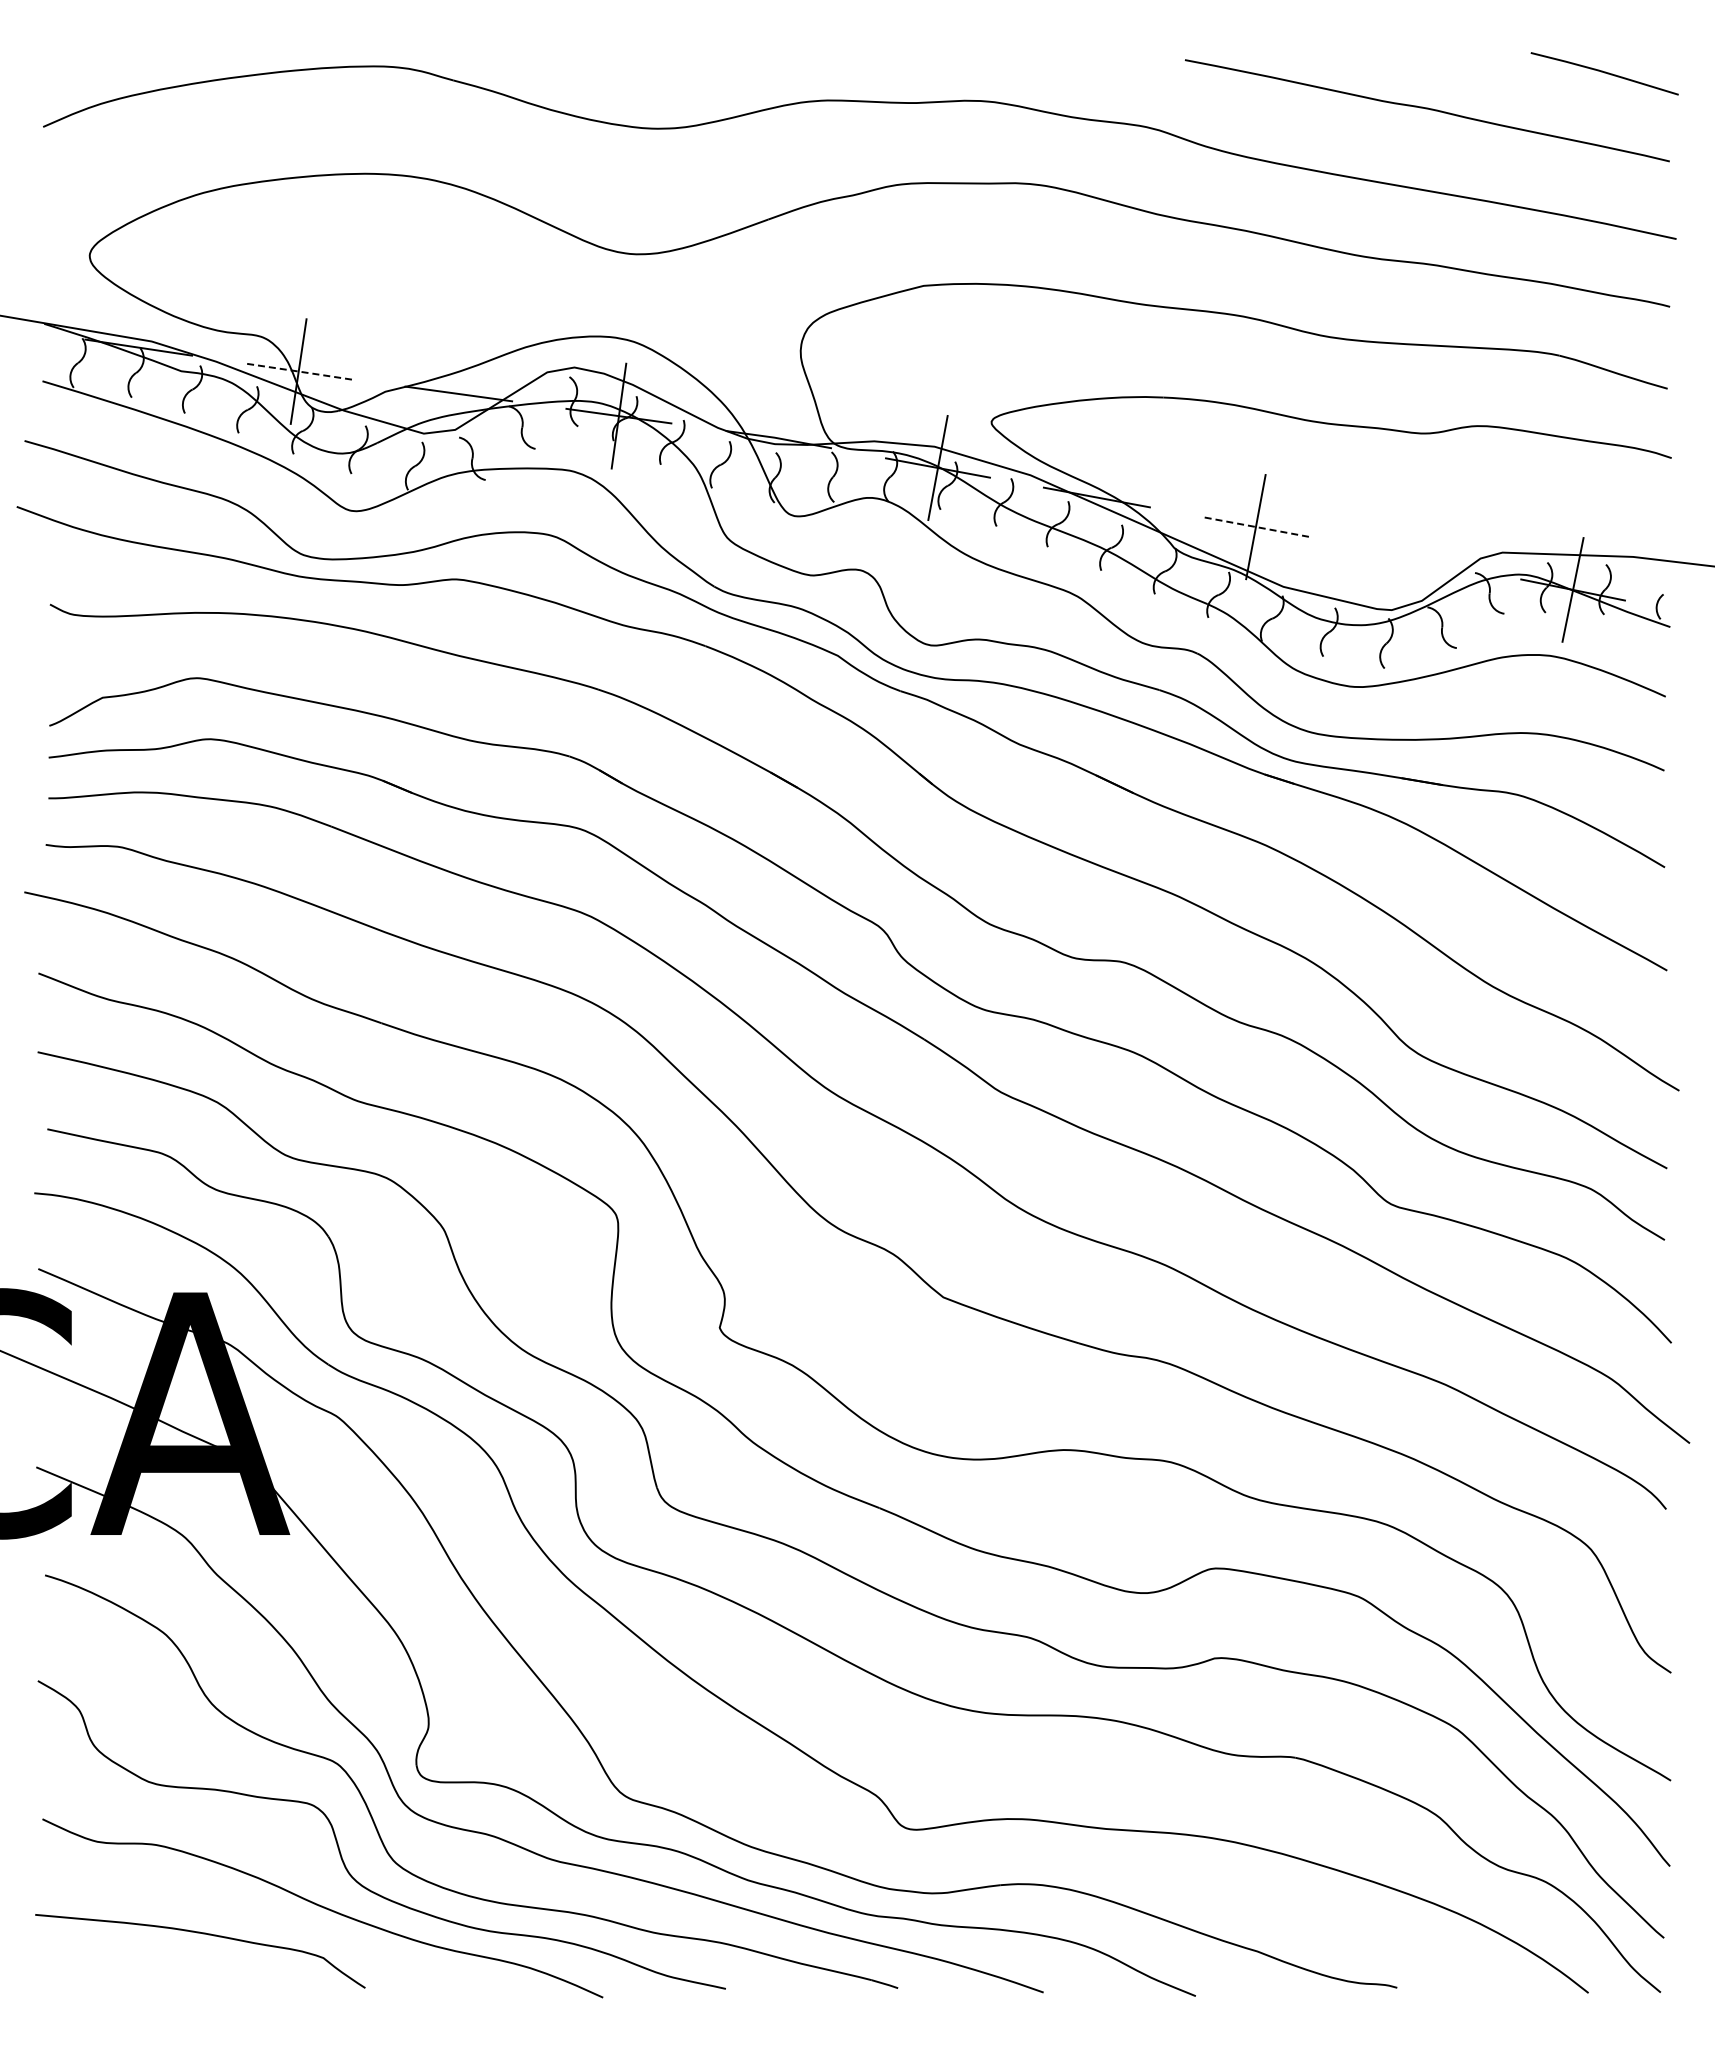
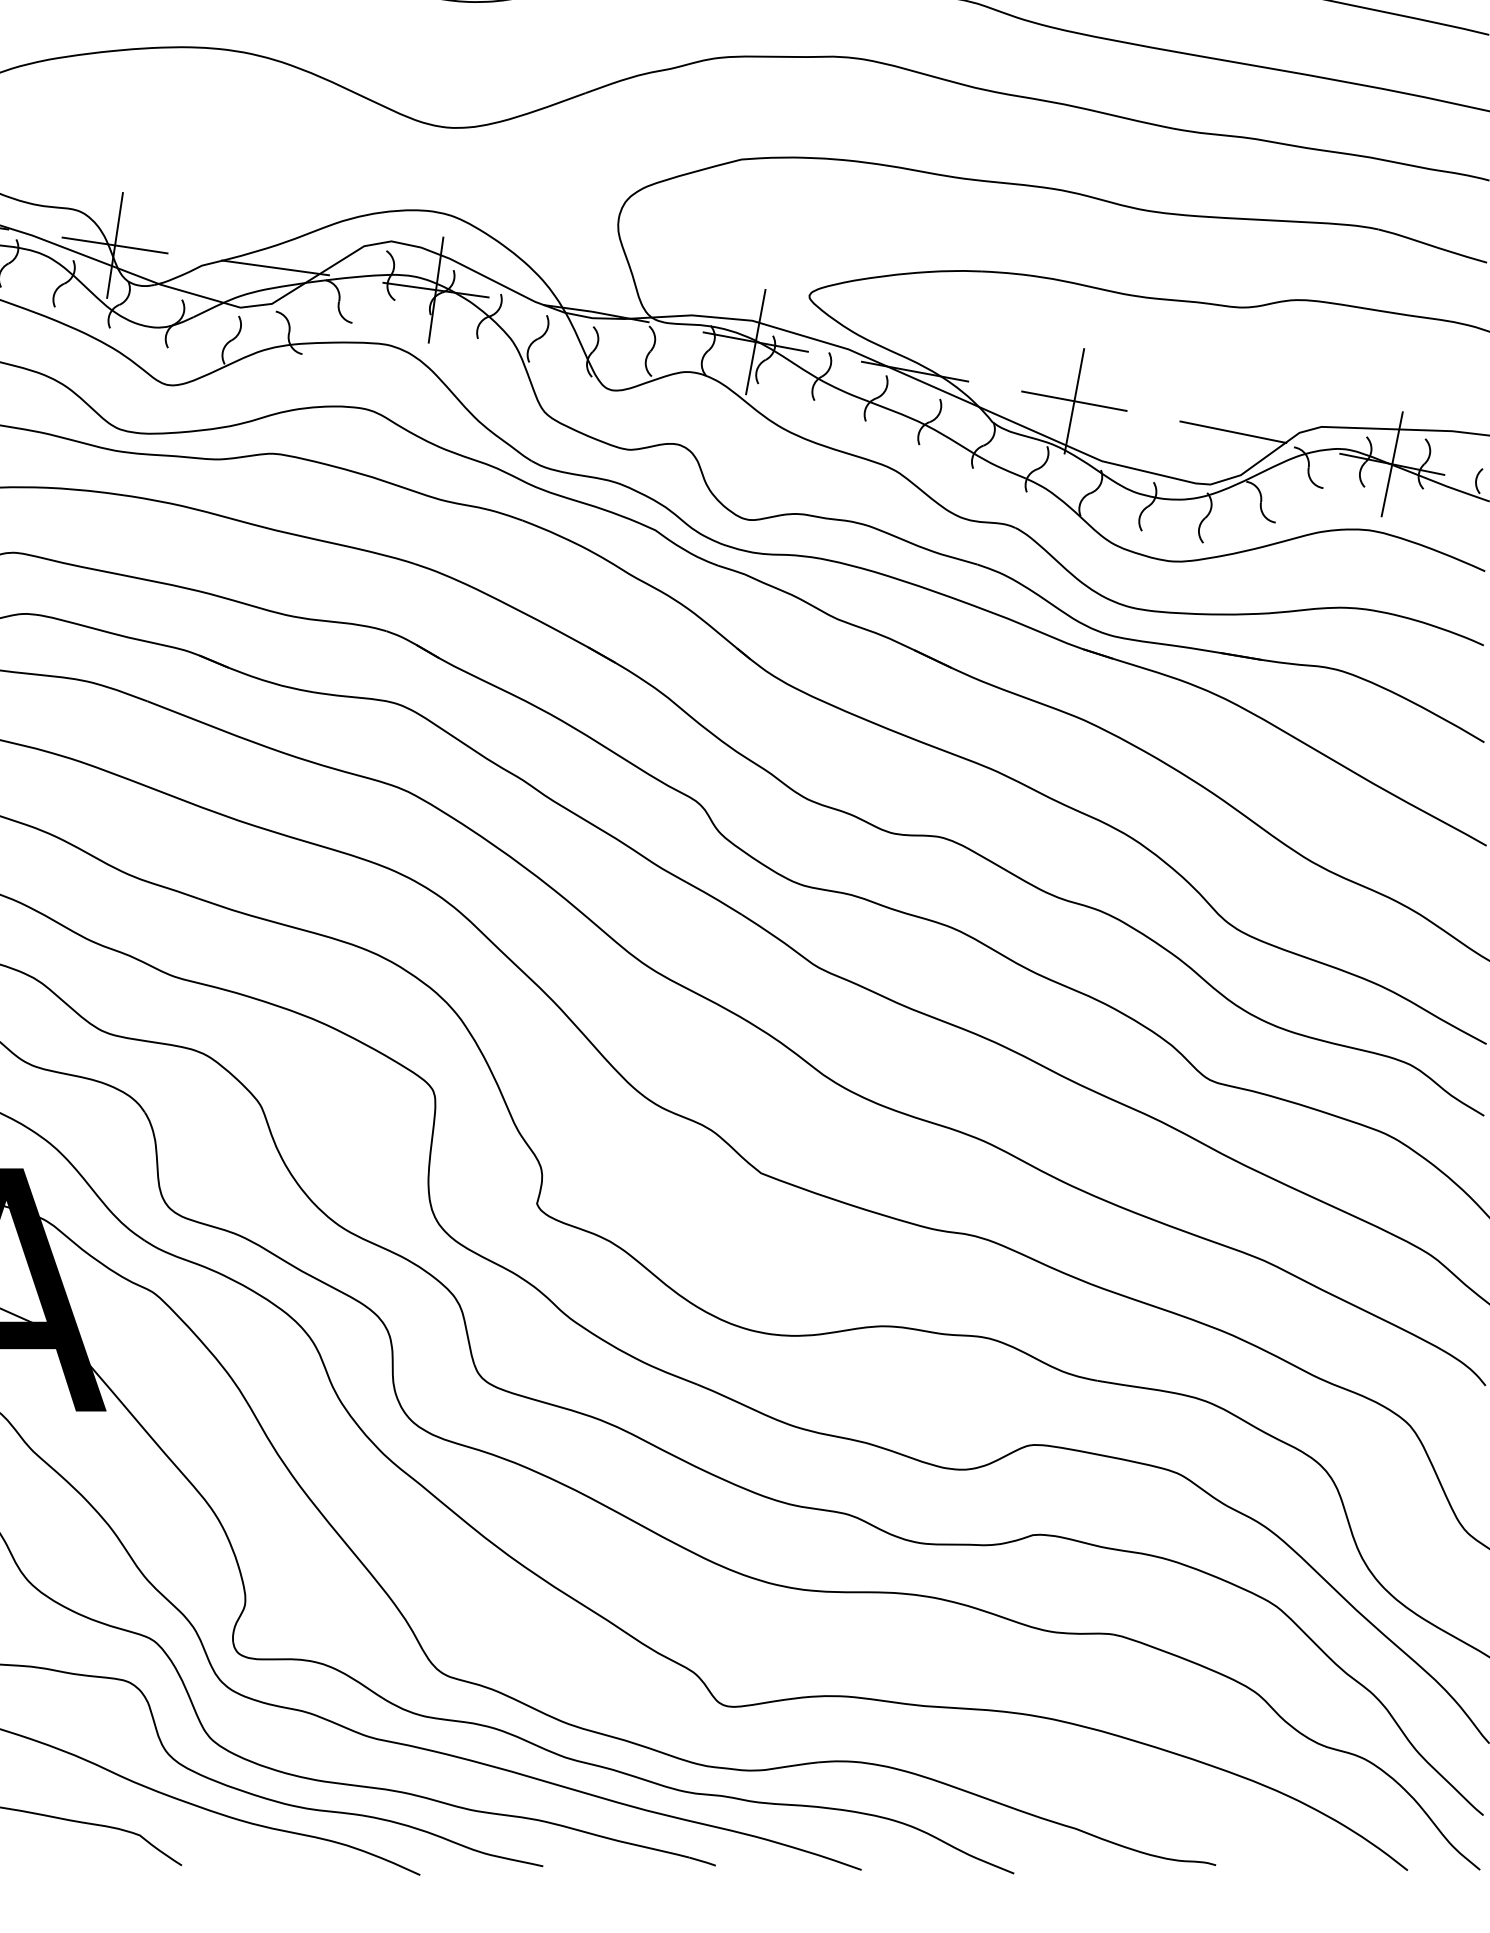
line: (298, 371) -> (114, 245), dashed -> solid
line: (1255, 527) -> (1073, 401), dashed -> solid
line: (1414, 557) -> (1233, 431), added

